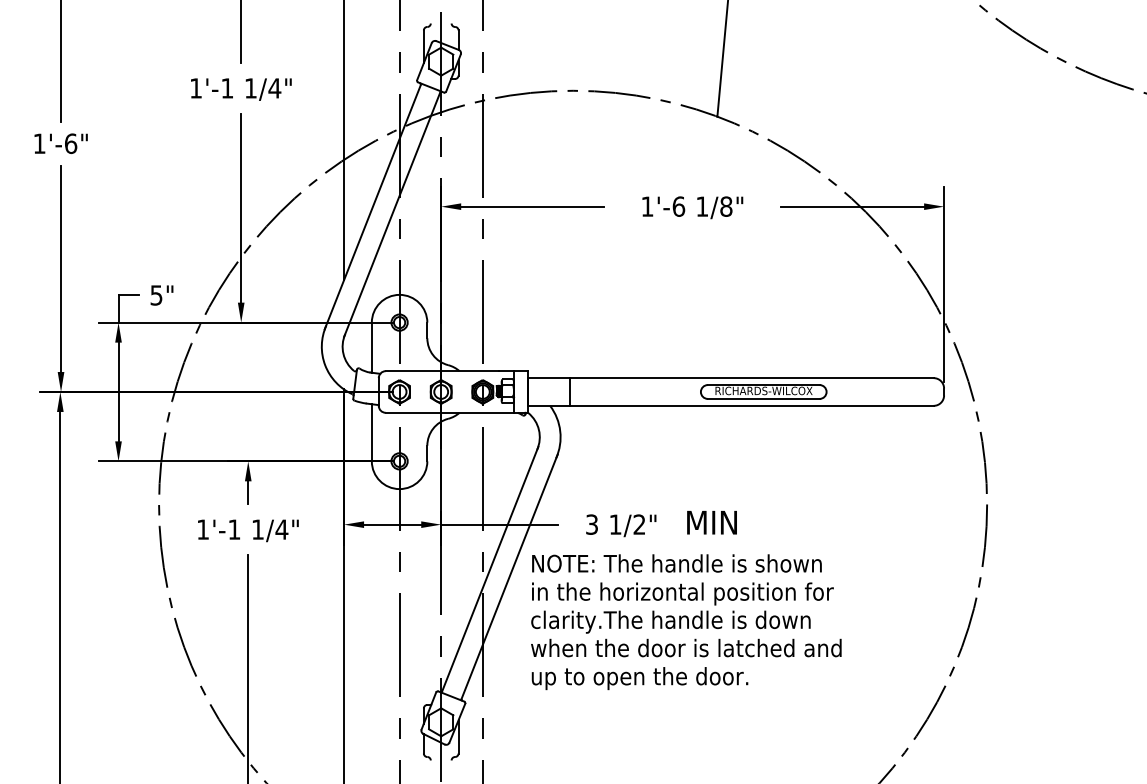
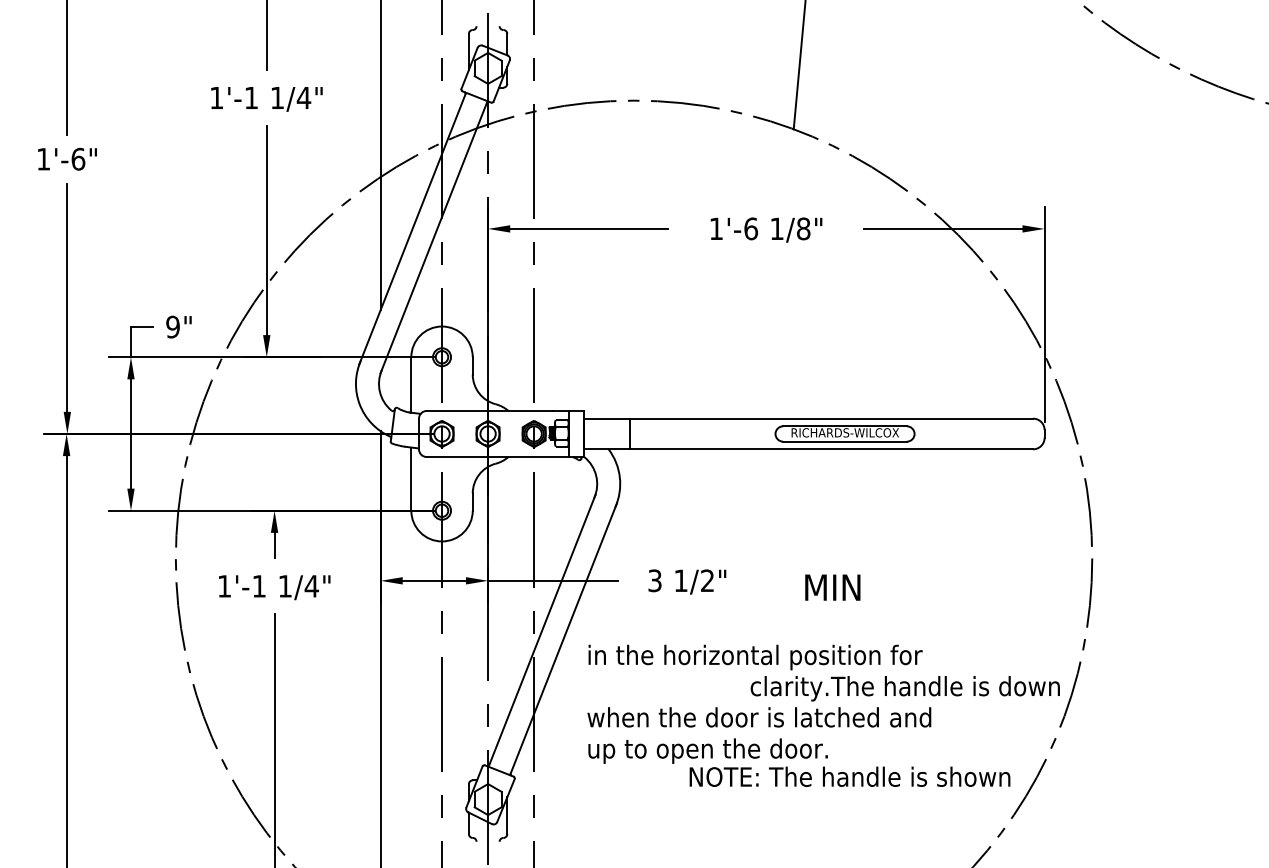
text: (156, 294) -> (172, 326), 5" -> 9"
text: (711, 522) -> (832, 587), moved
text: (676, 563) -> (849, 776), moved
text: (670, 621) -> (904, 688), moved

